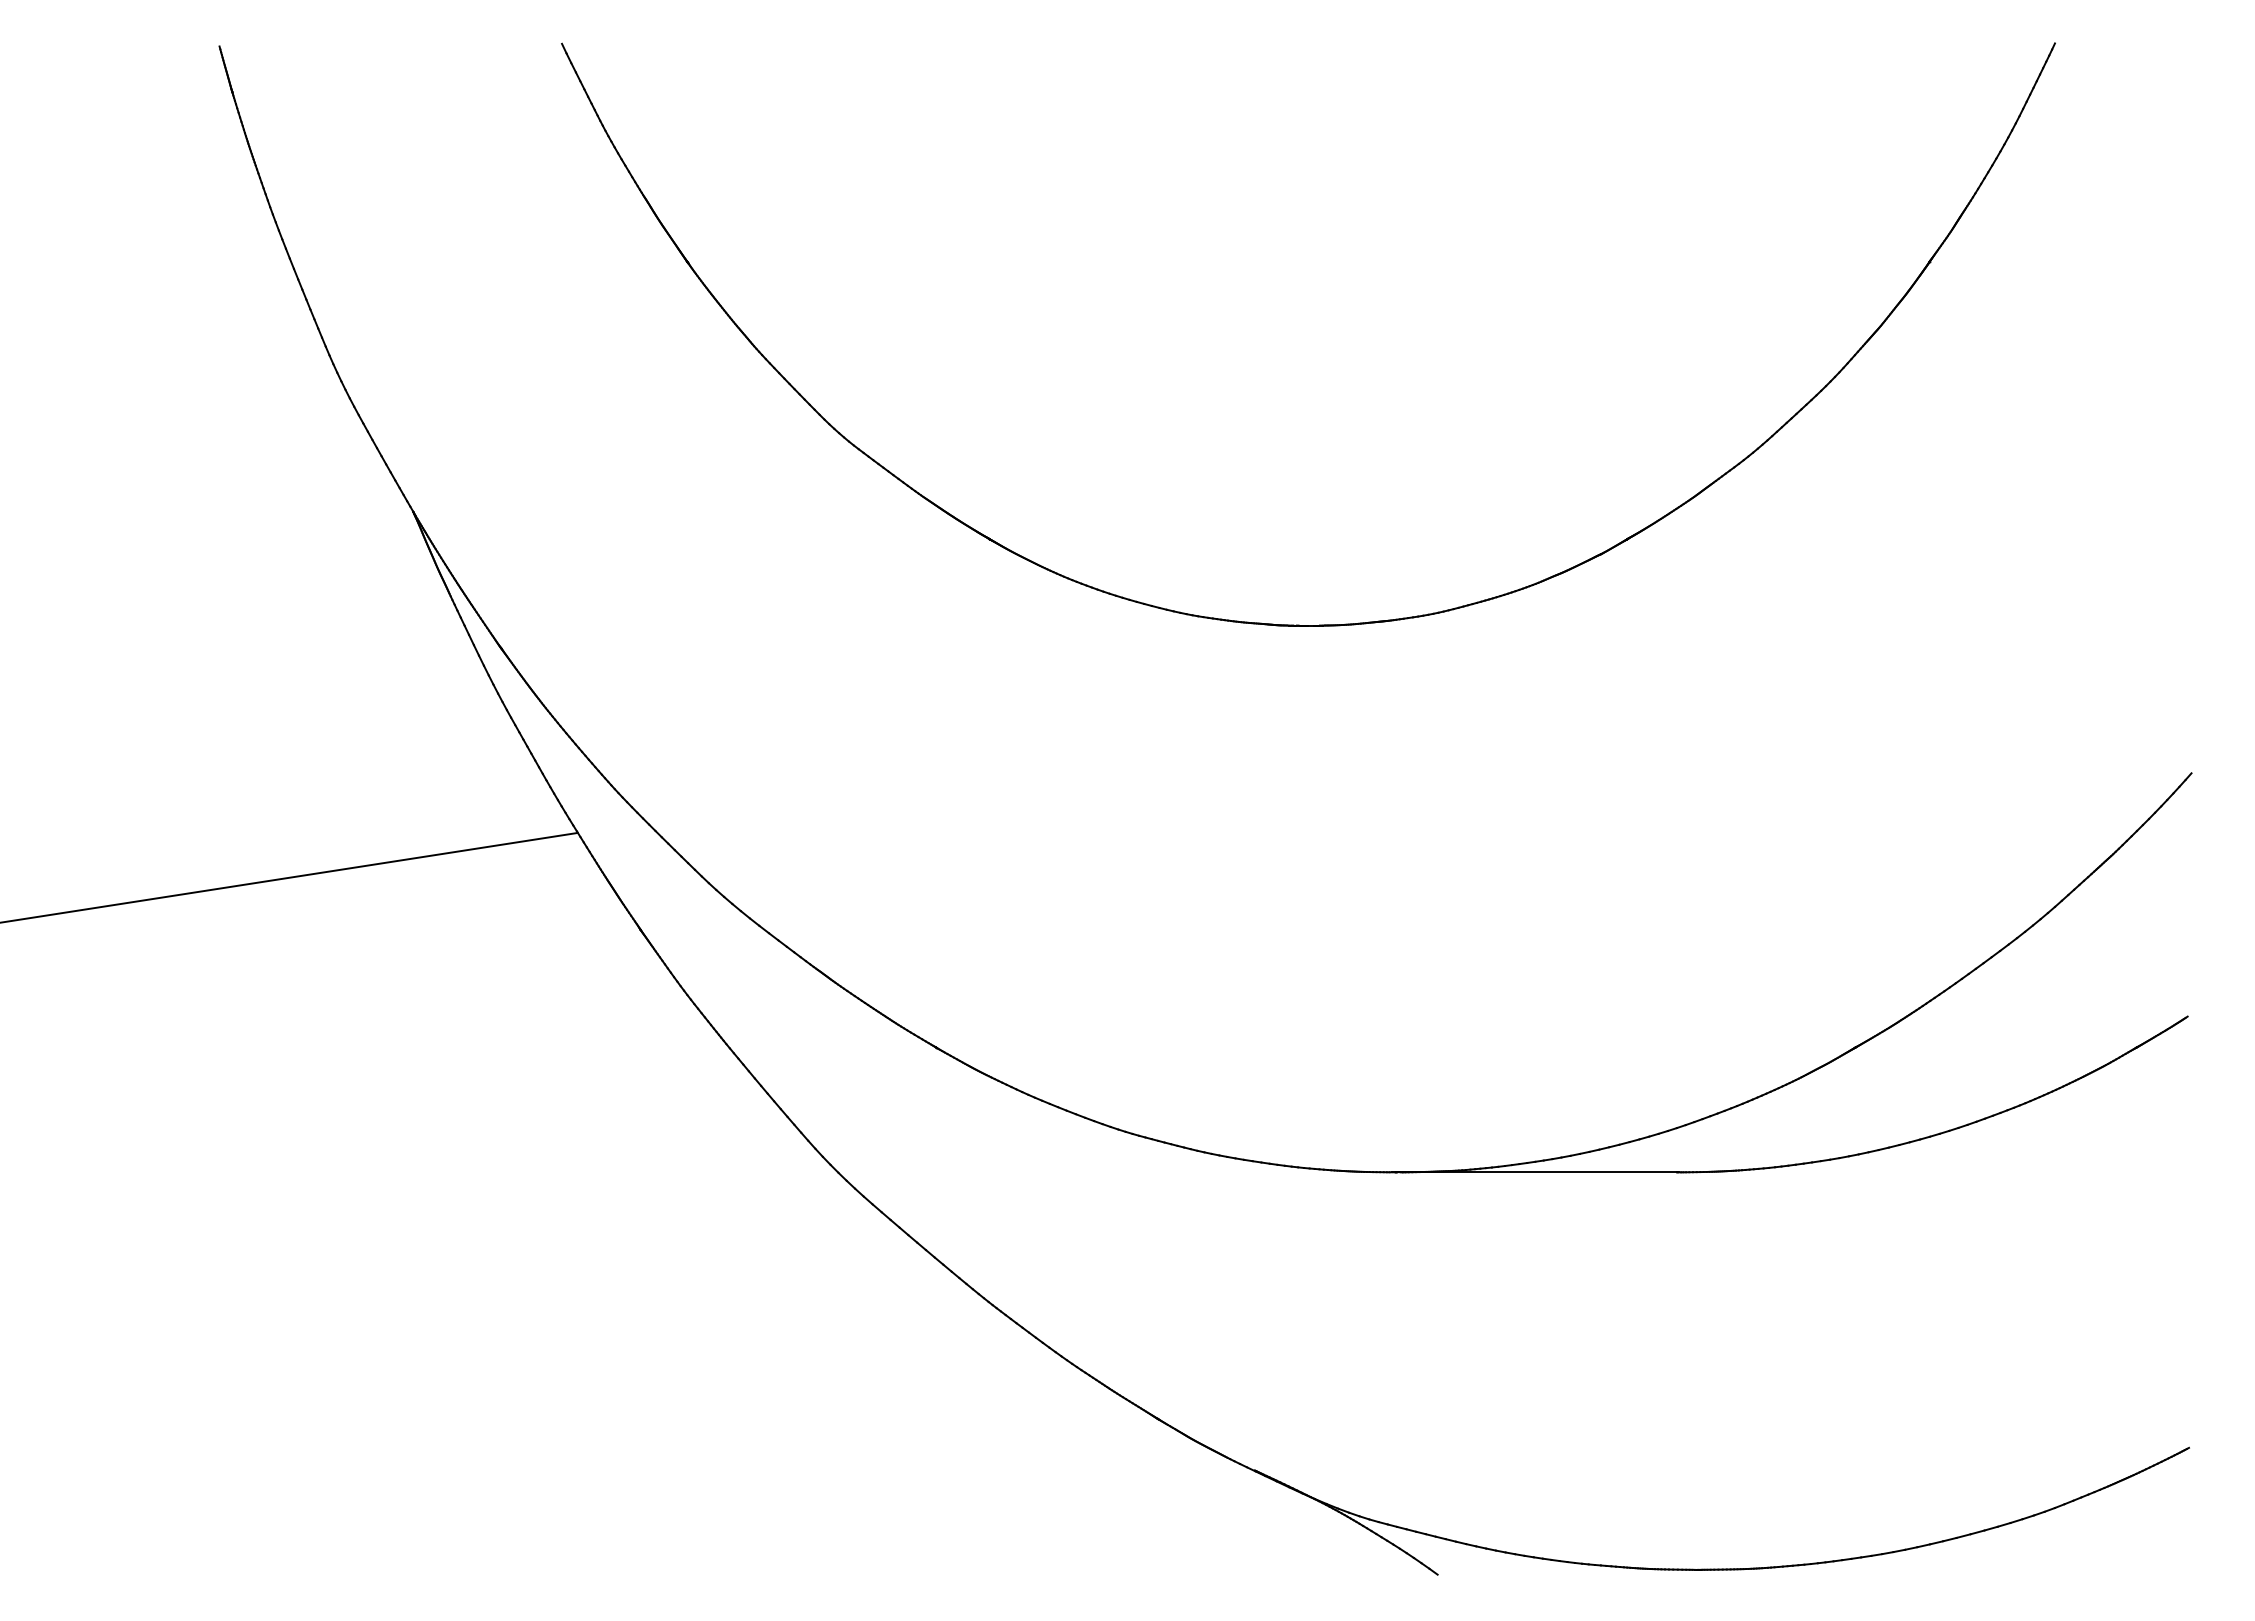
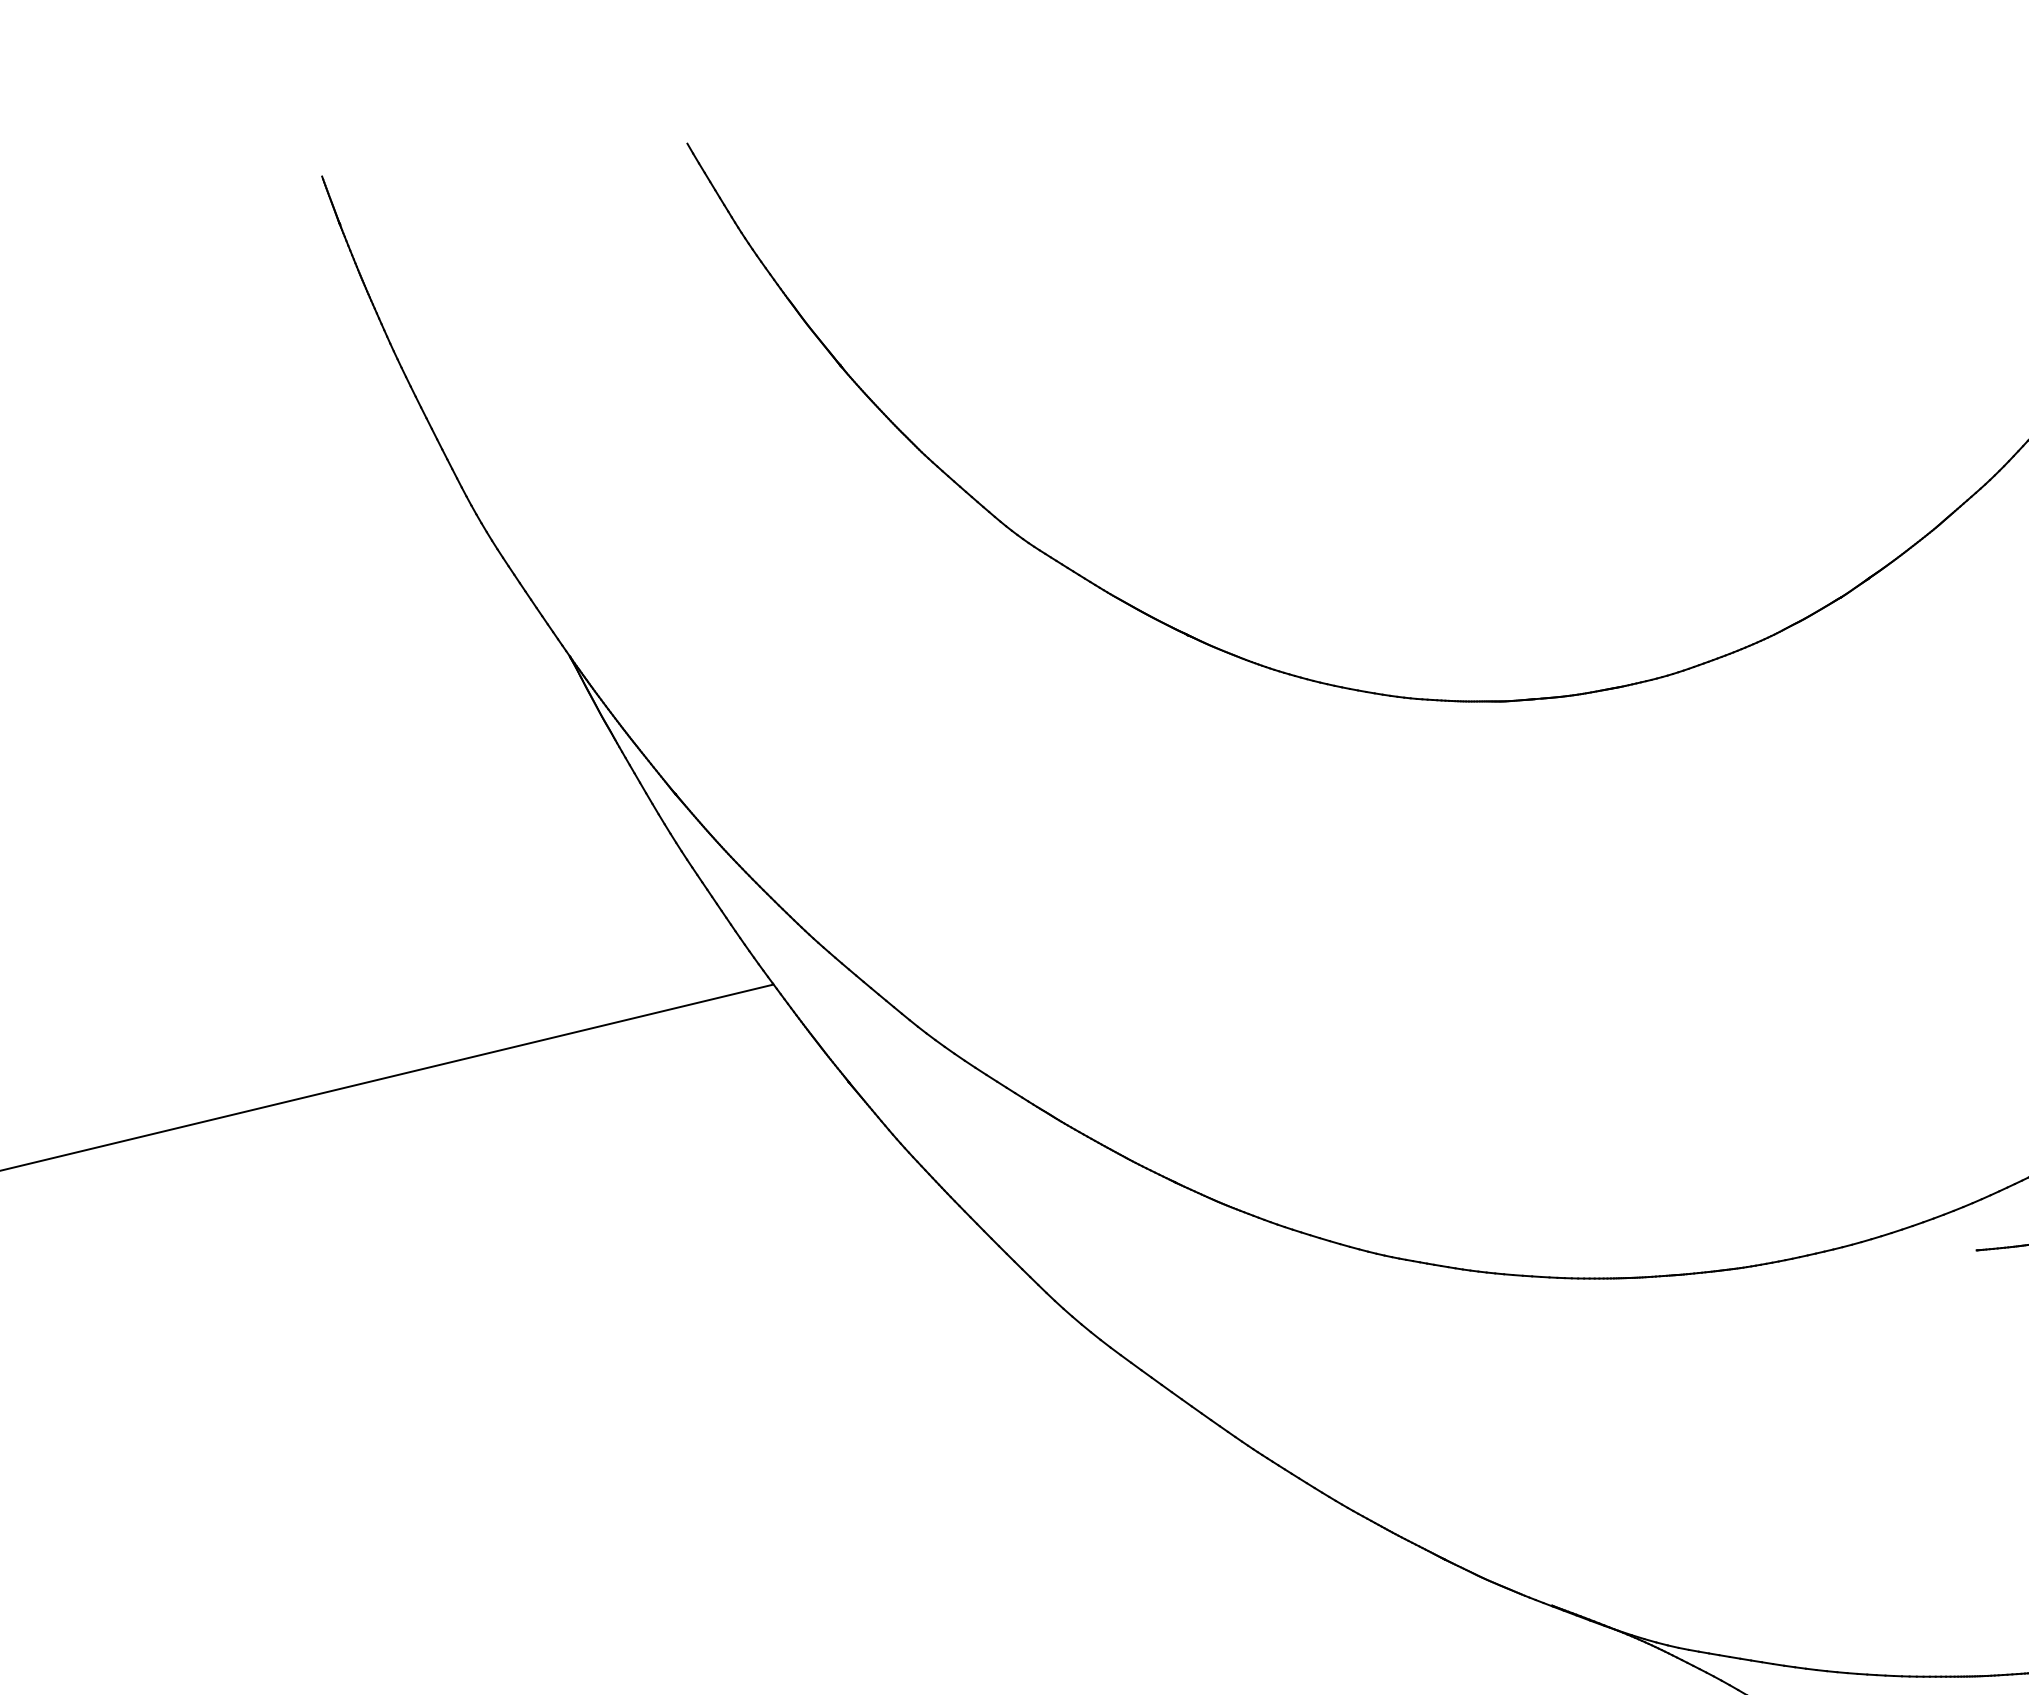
line: (1536, 1172) -> (1826, 1262), removed

